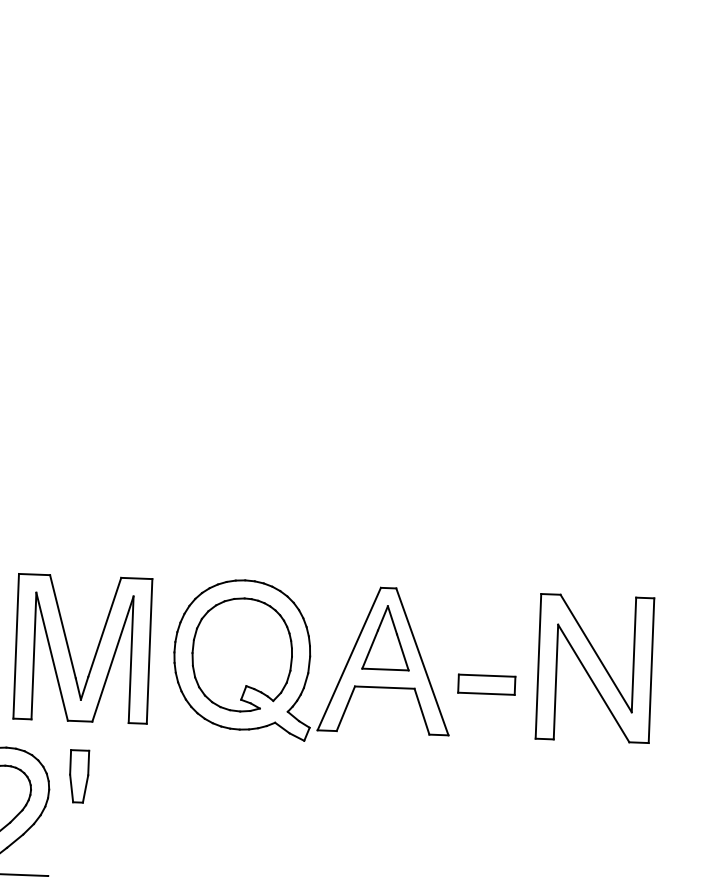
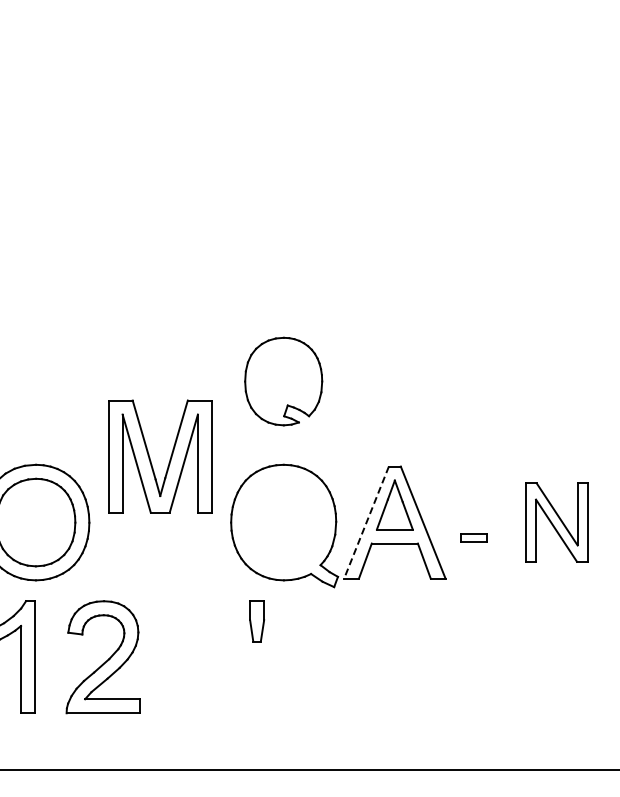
part: (94, 653) -> (169, 459), moved
part: (242, 654) -> (283, 381), moved
line: (349, 660) -> (366, 523), solid -> dashed
part: (594, 668) -> (556, 522), size x0.7
part: (486, 683) -> (473, 537), size x0.6
part: (79, 776) -> (257, 621), moved

